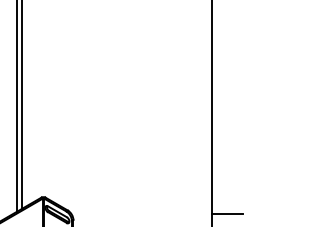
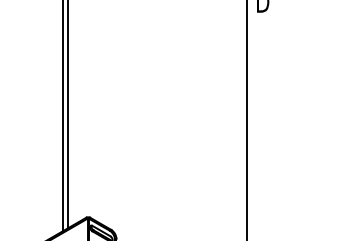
line: (227, 213) -> (261, 232), removed

